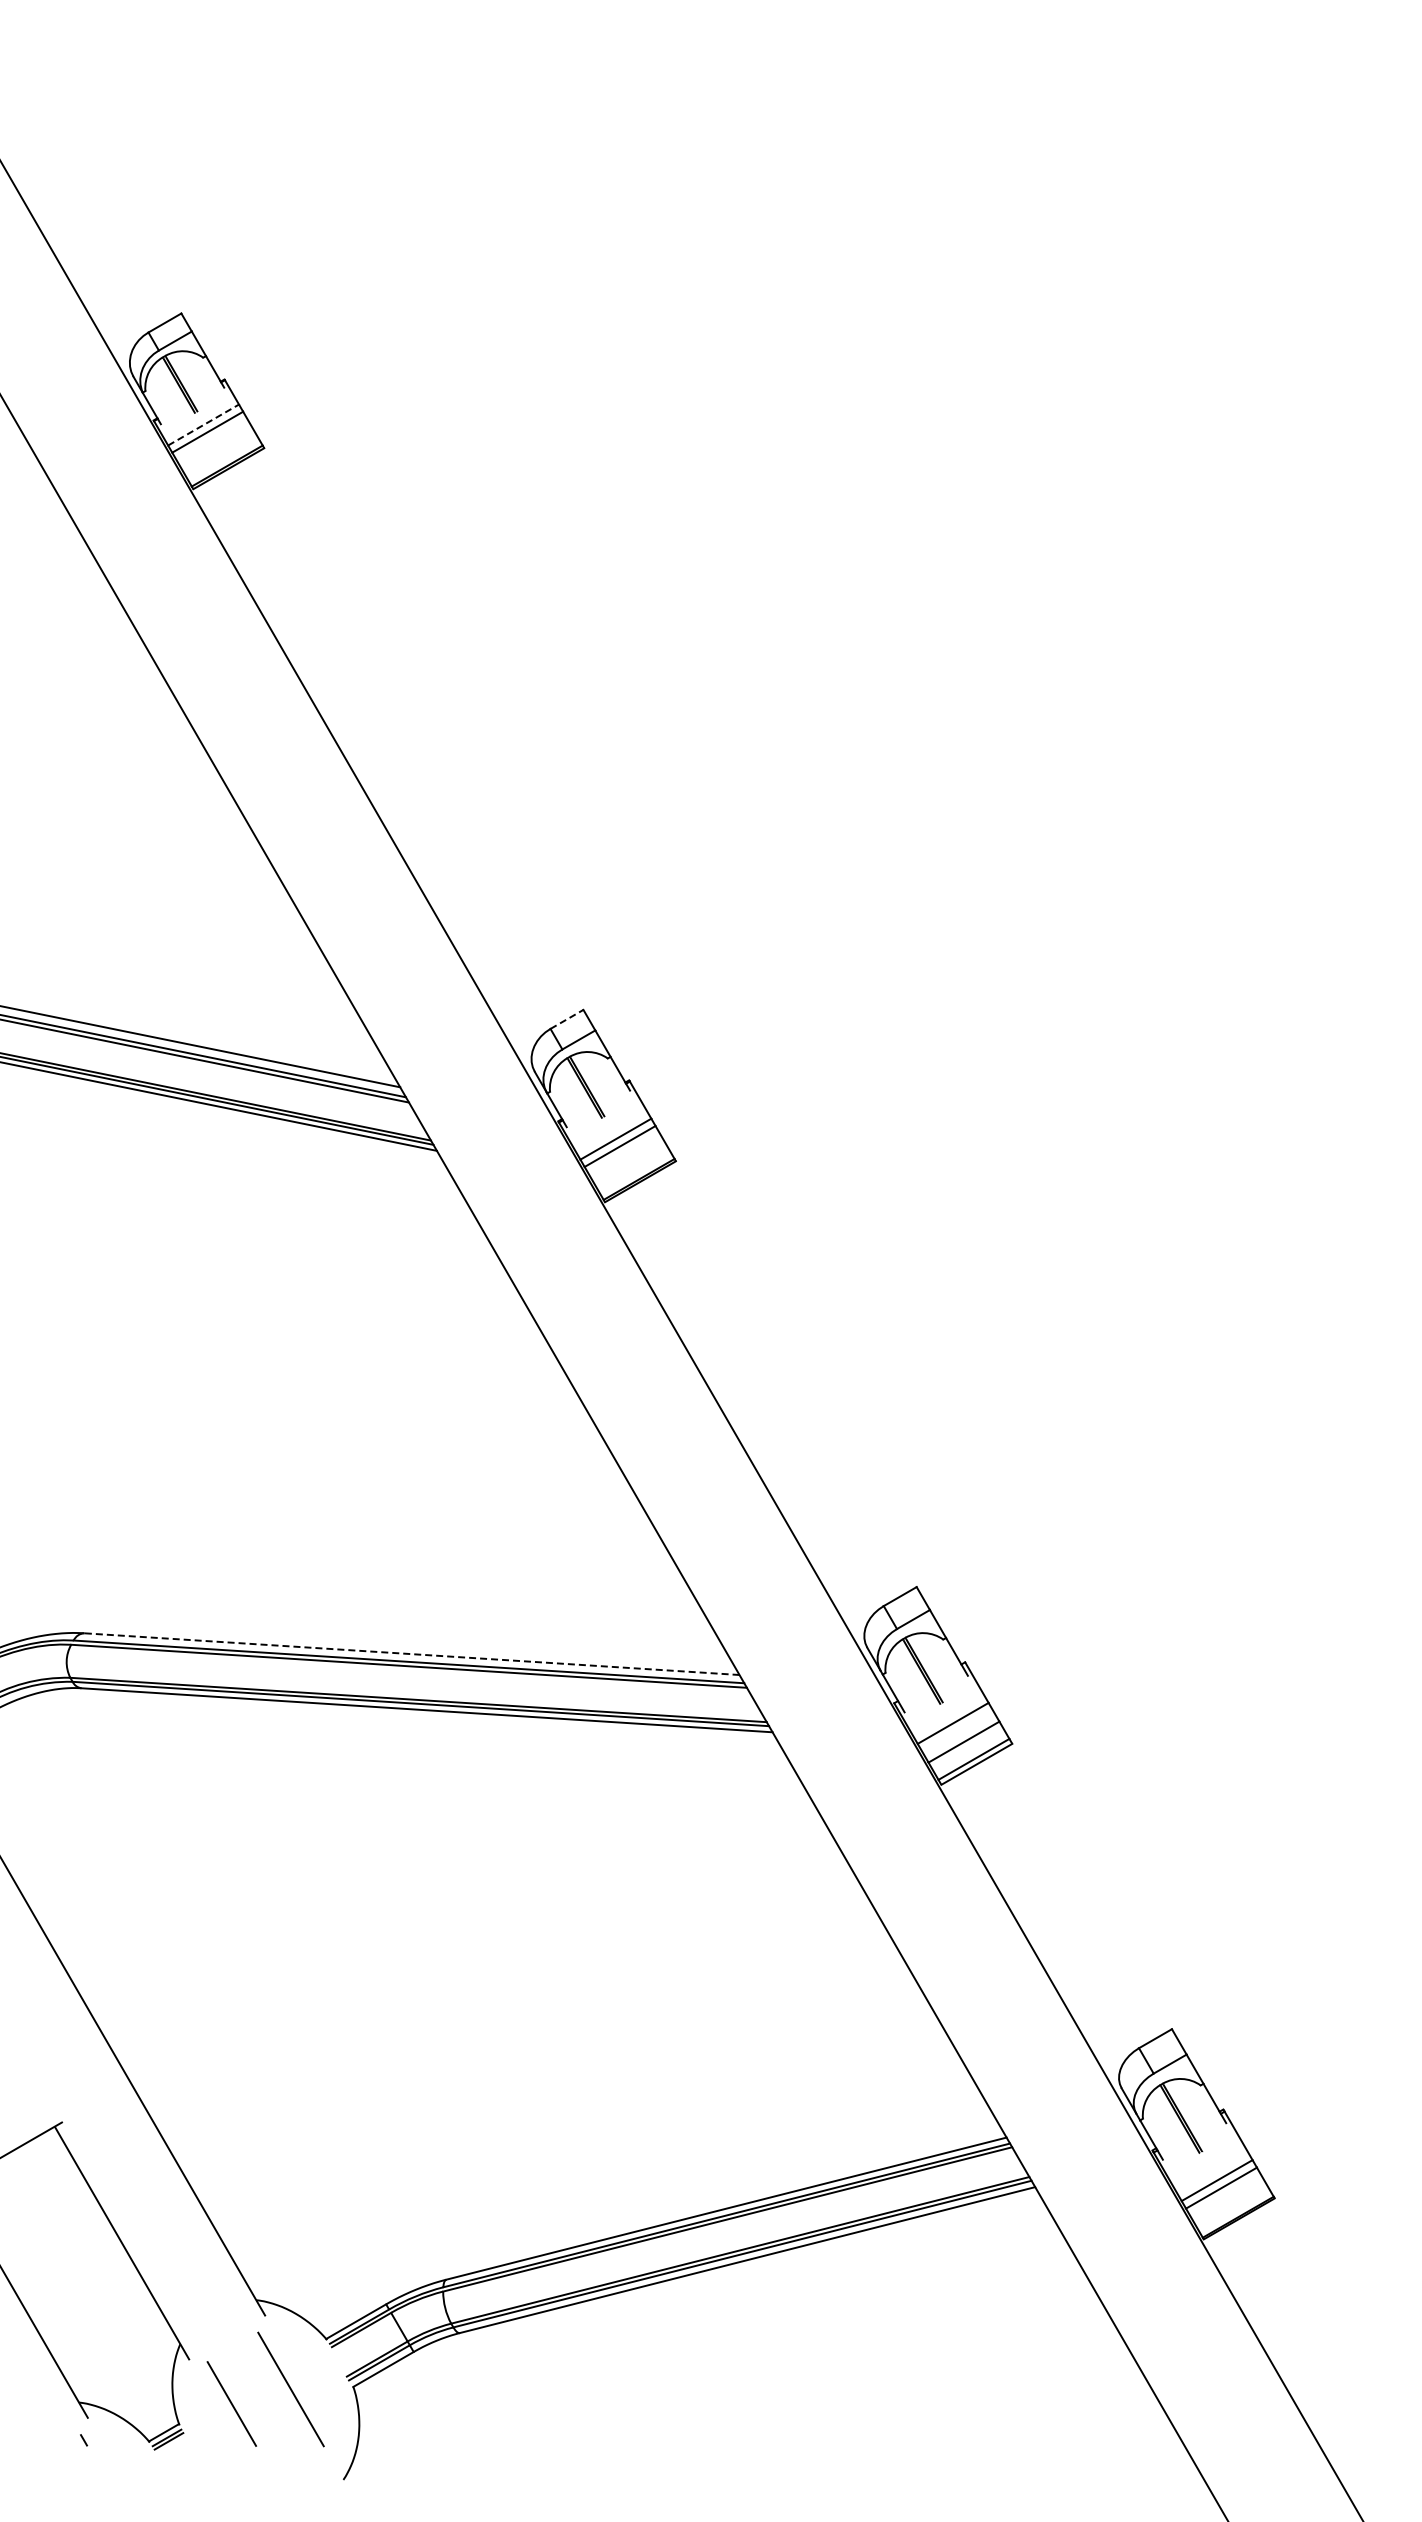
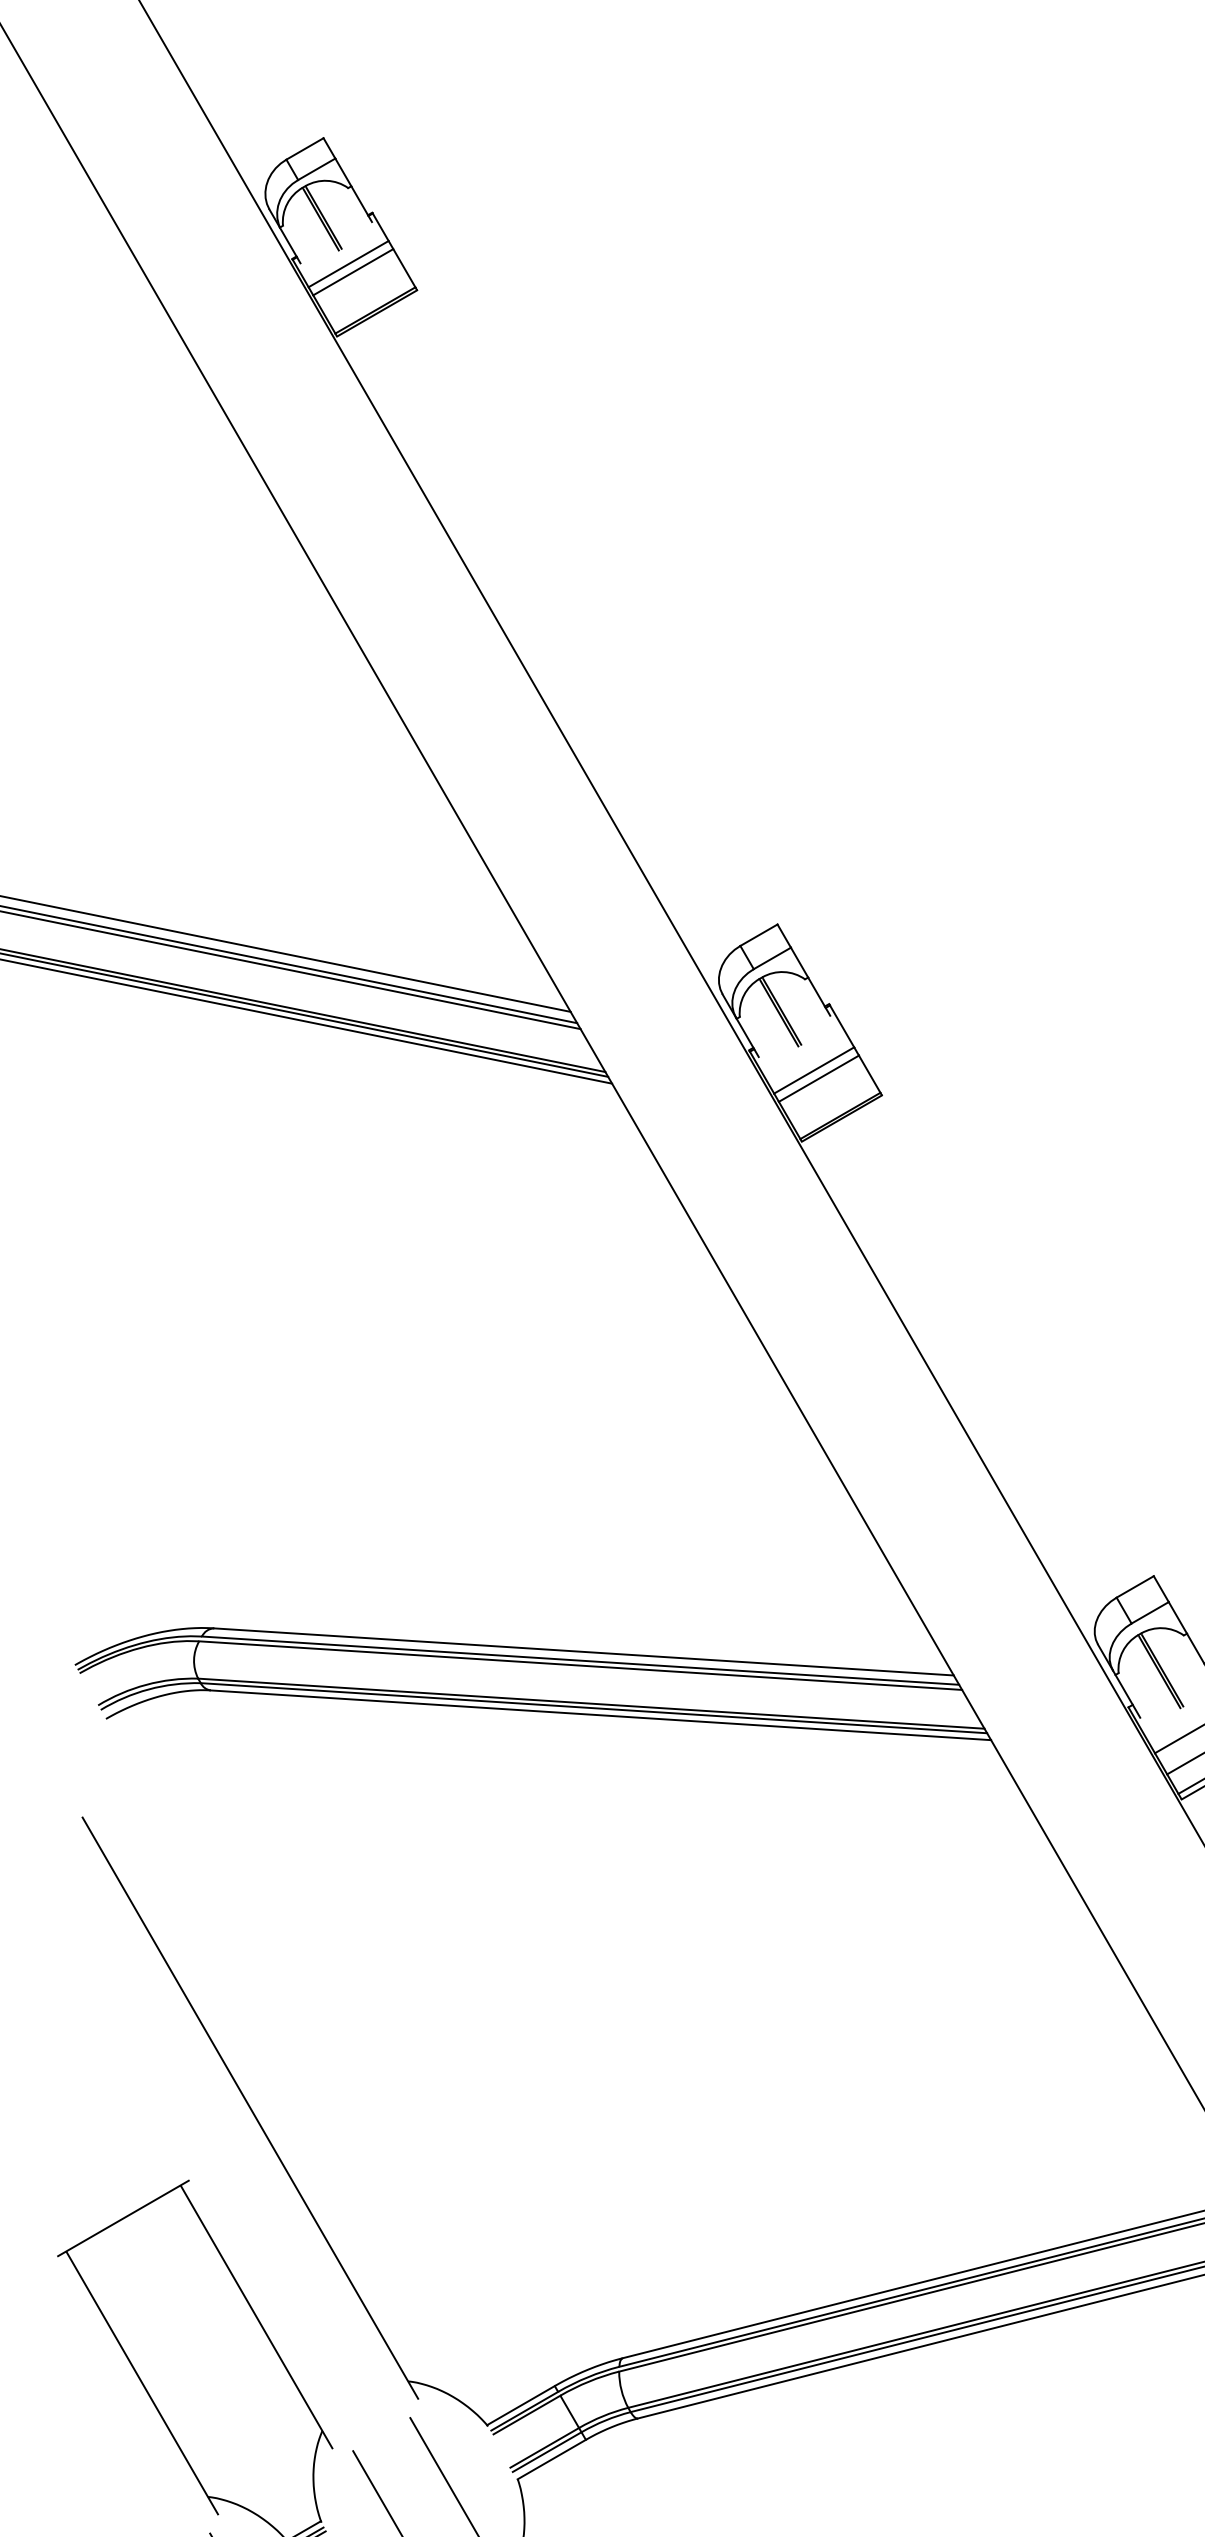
line: (203, 425) -> (348, 264), dashed -> solid
line: (567, 1019) -> (759, 935), dashed -> solid
line: (411, 1654) -> (583, 1652), dashed -> solid

